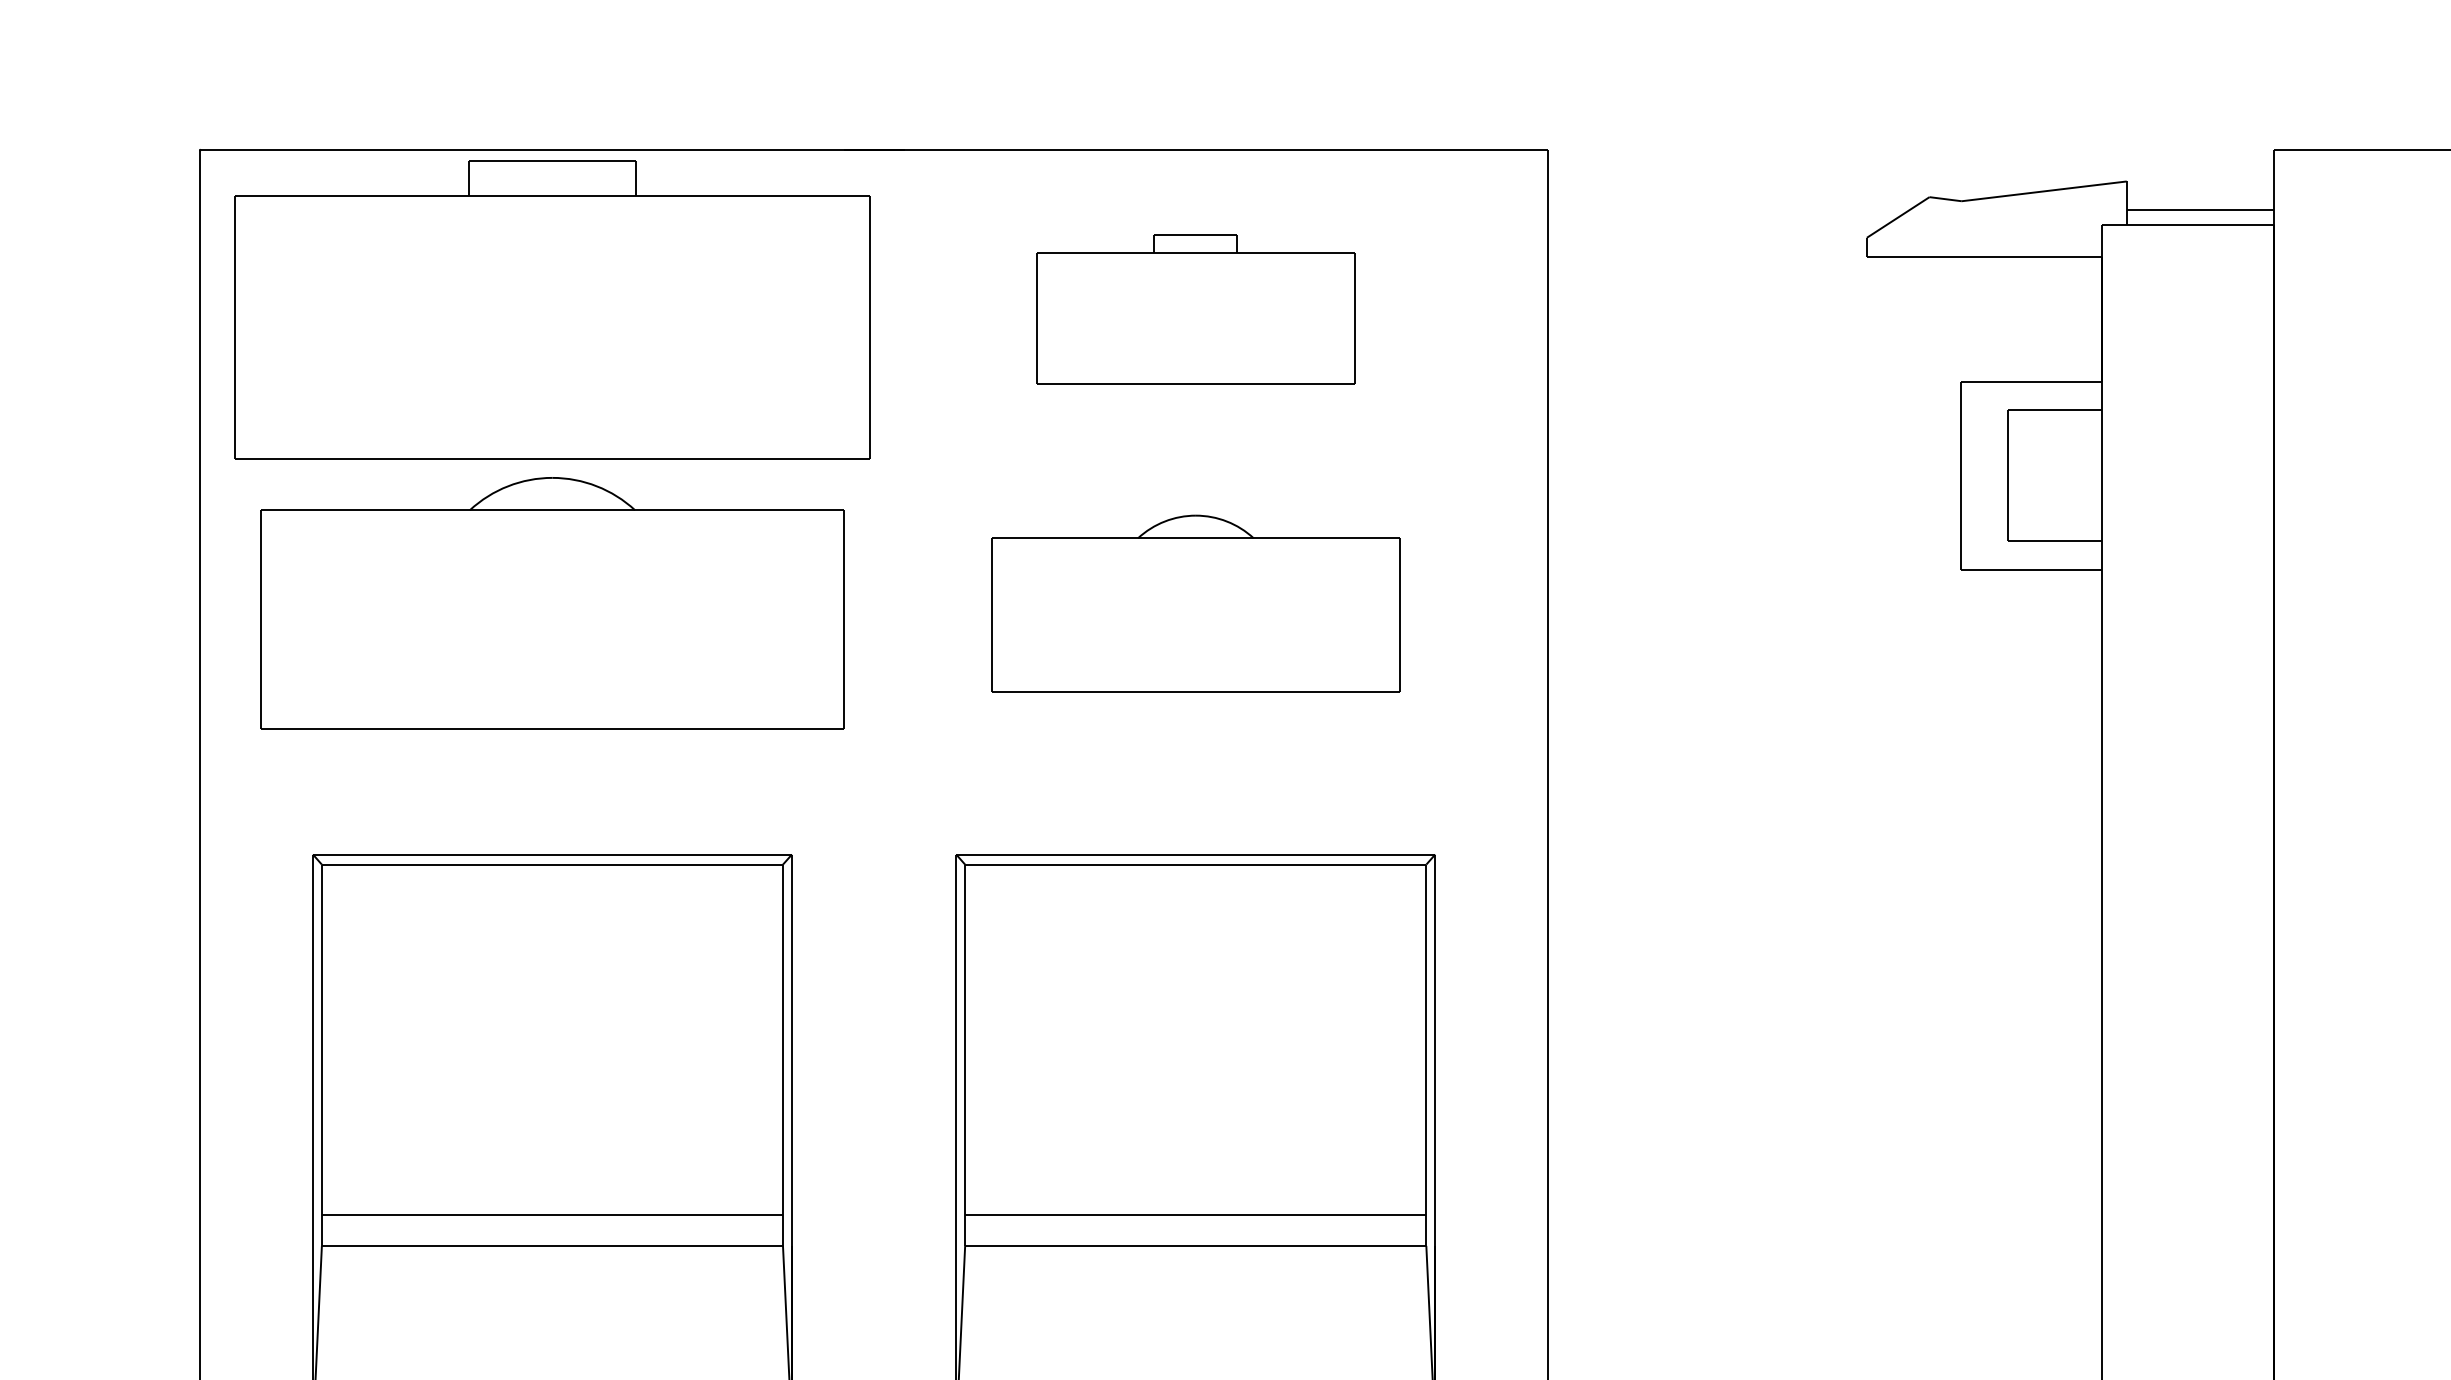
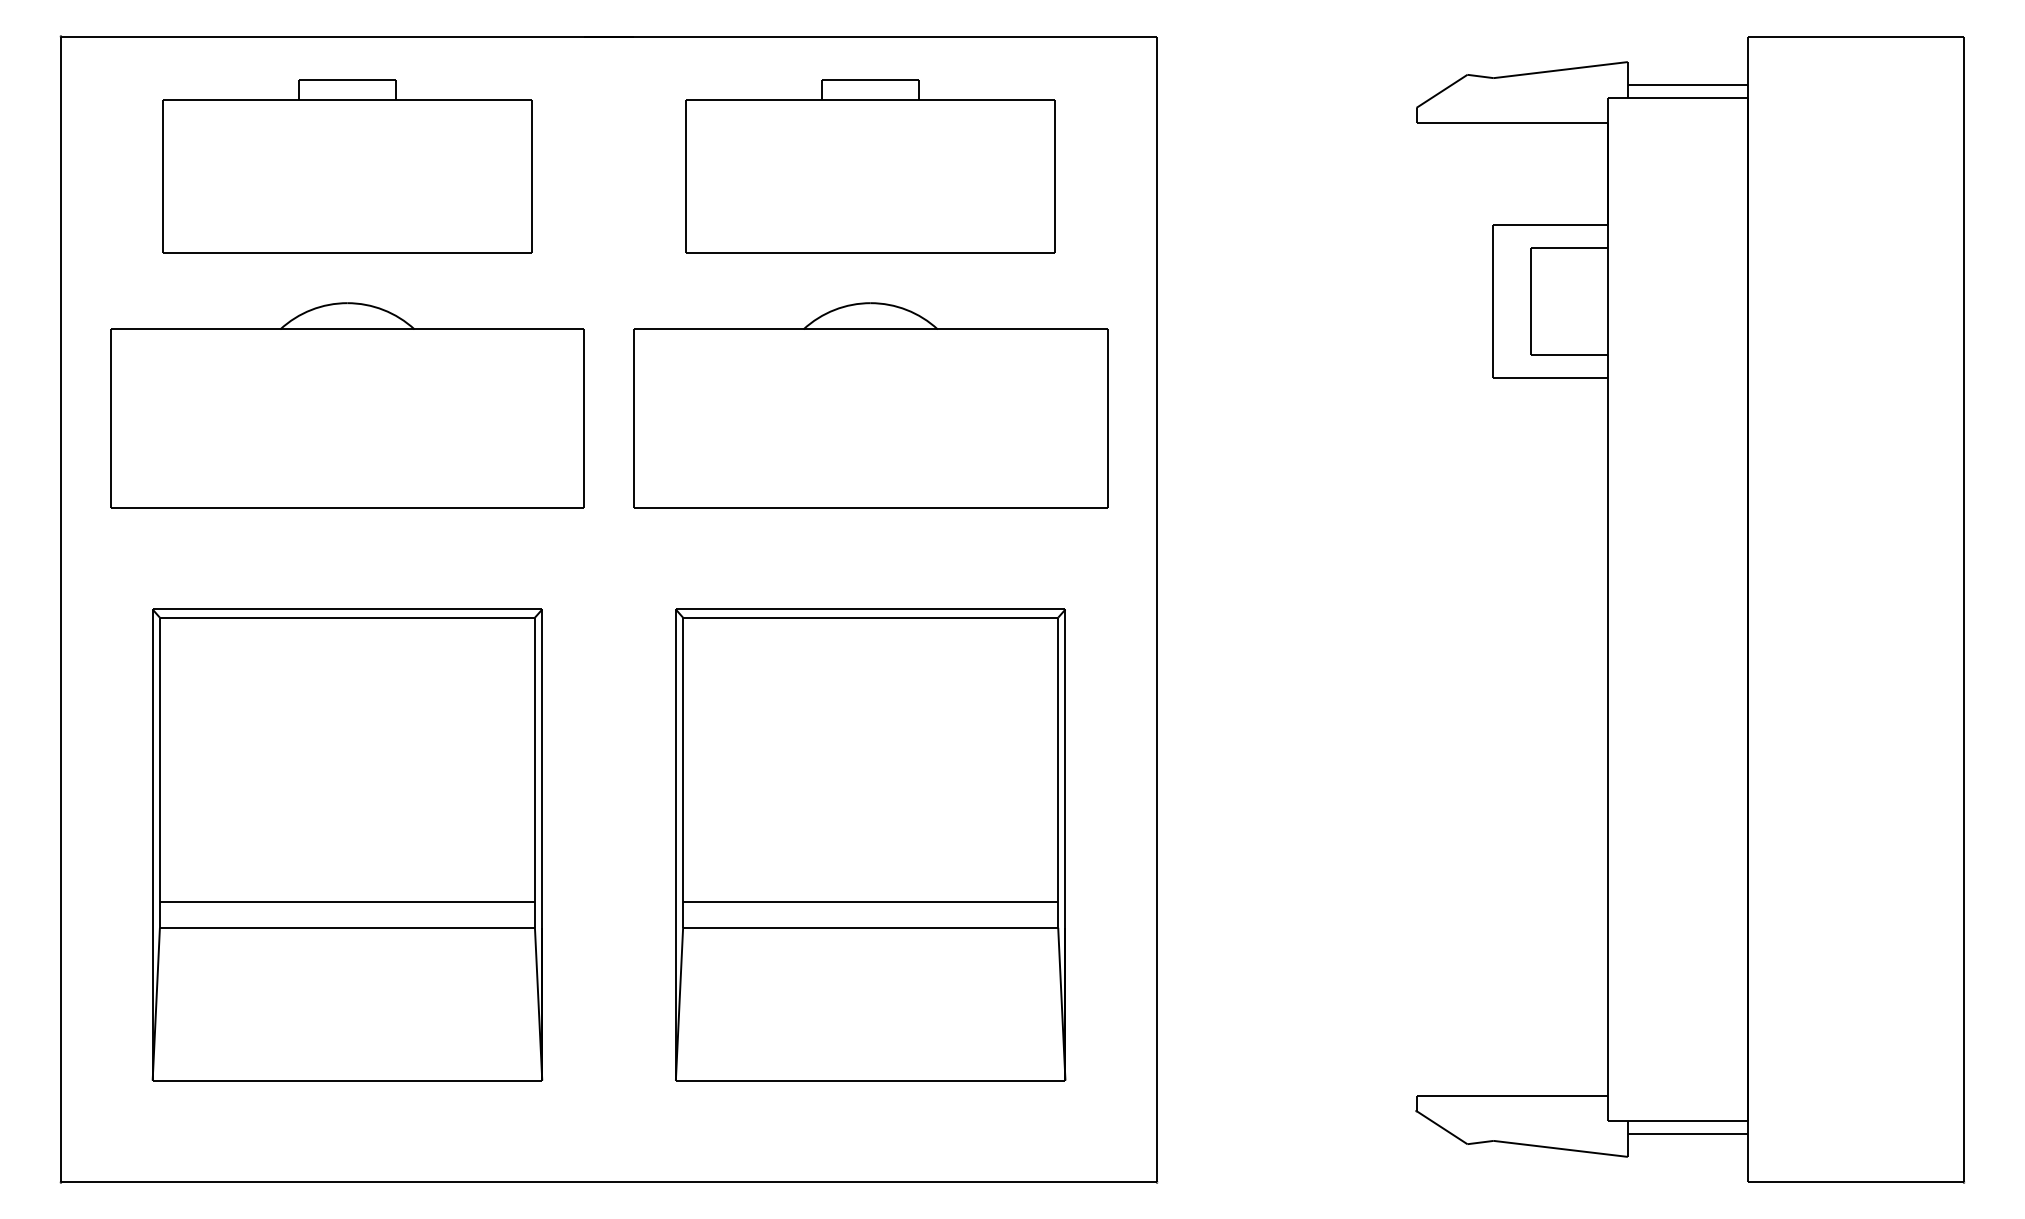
part: (552, 309) -> (347, 166), size x0.71
part: (1195, 309) -> (870, 166), size x1.43
part: (1195, 603) -> (870, 405), size x1.43

